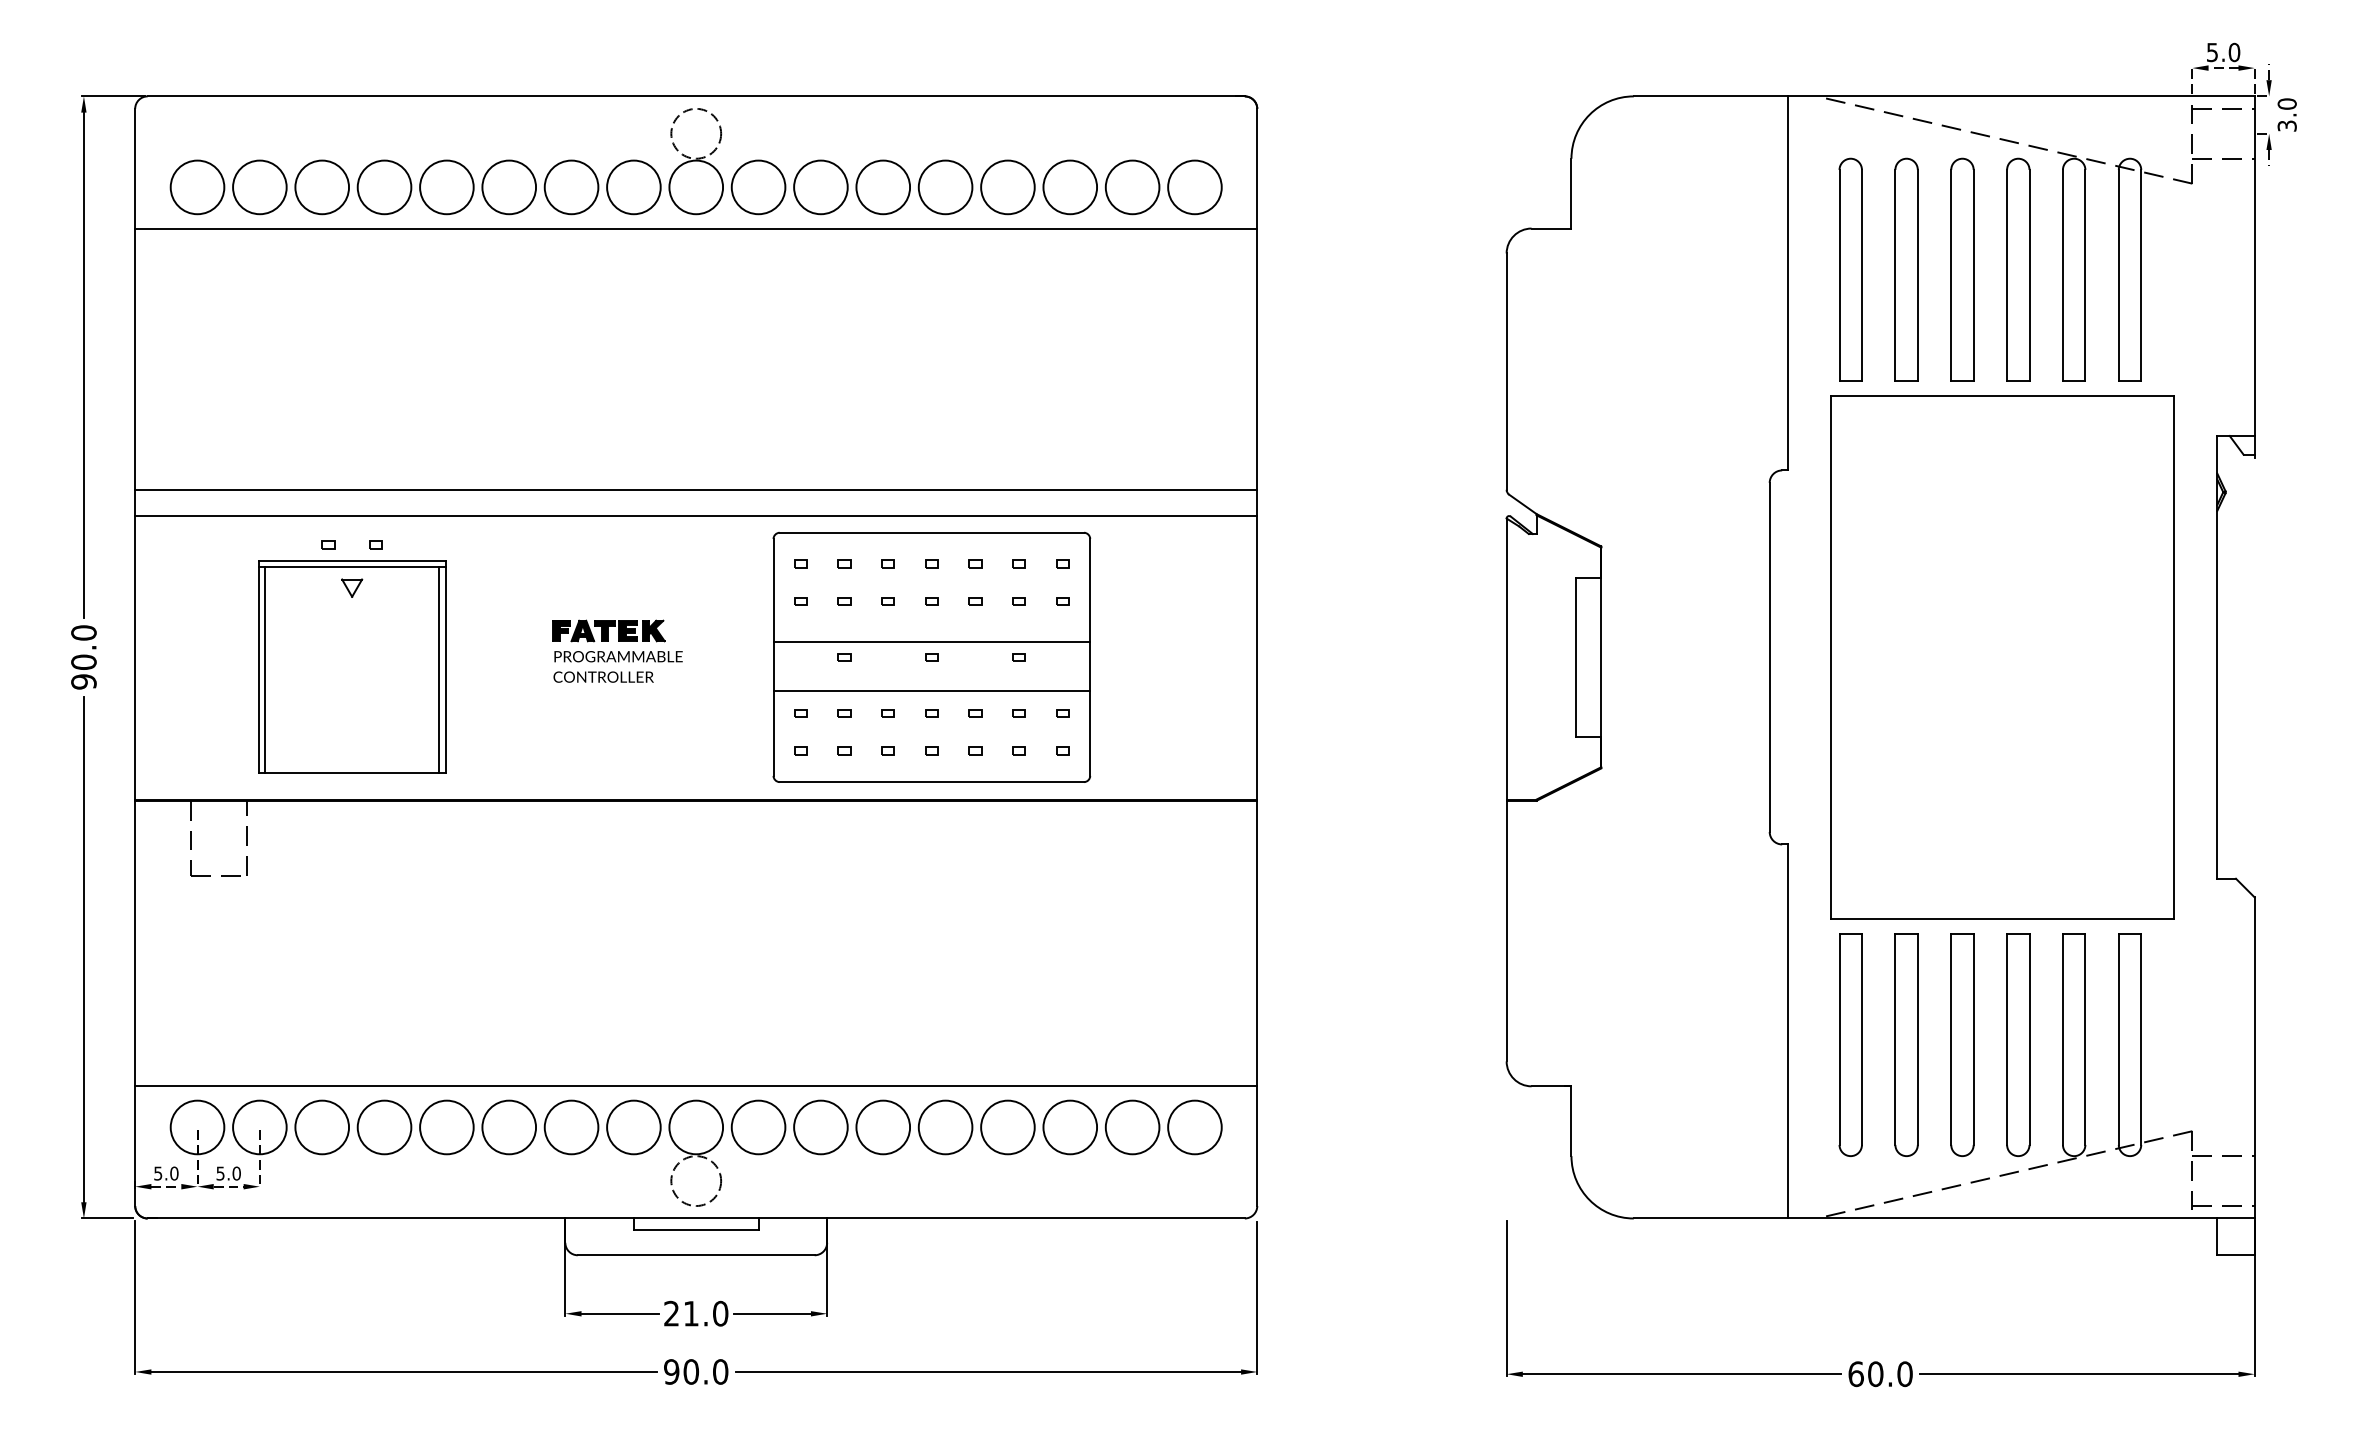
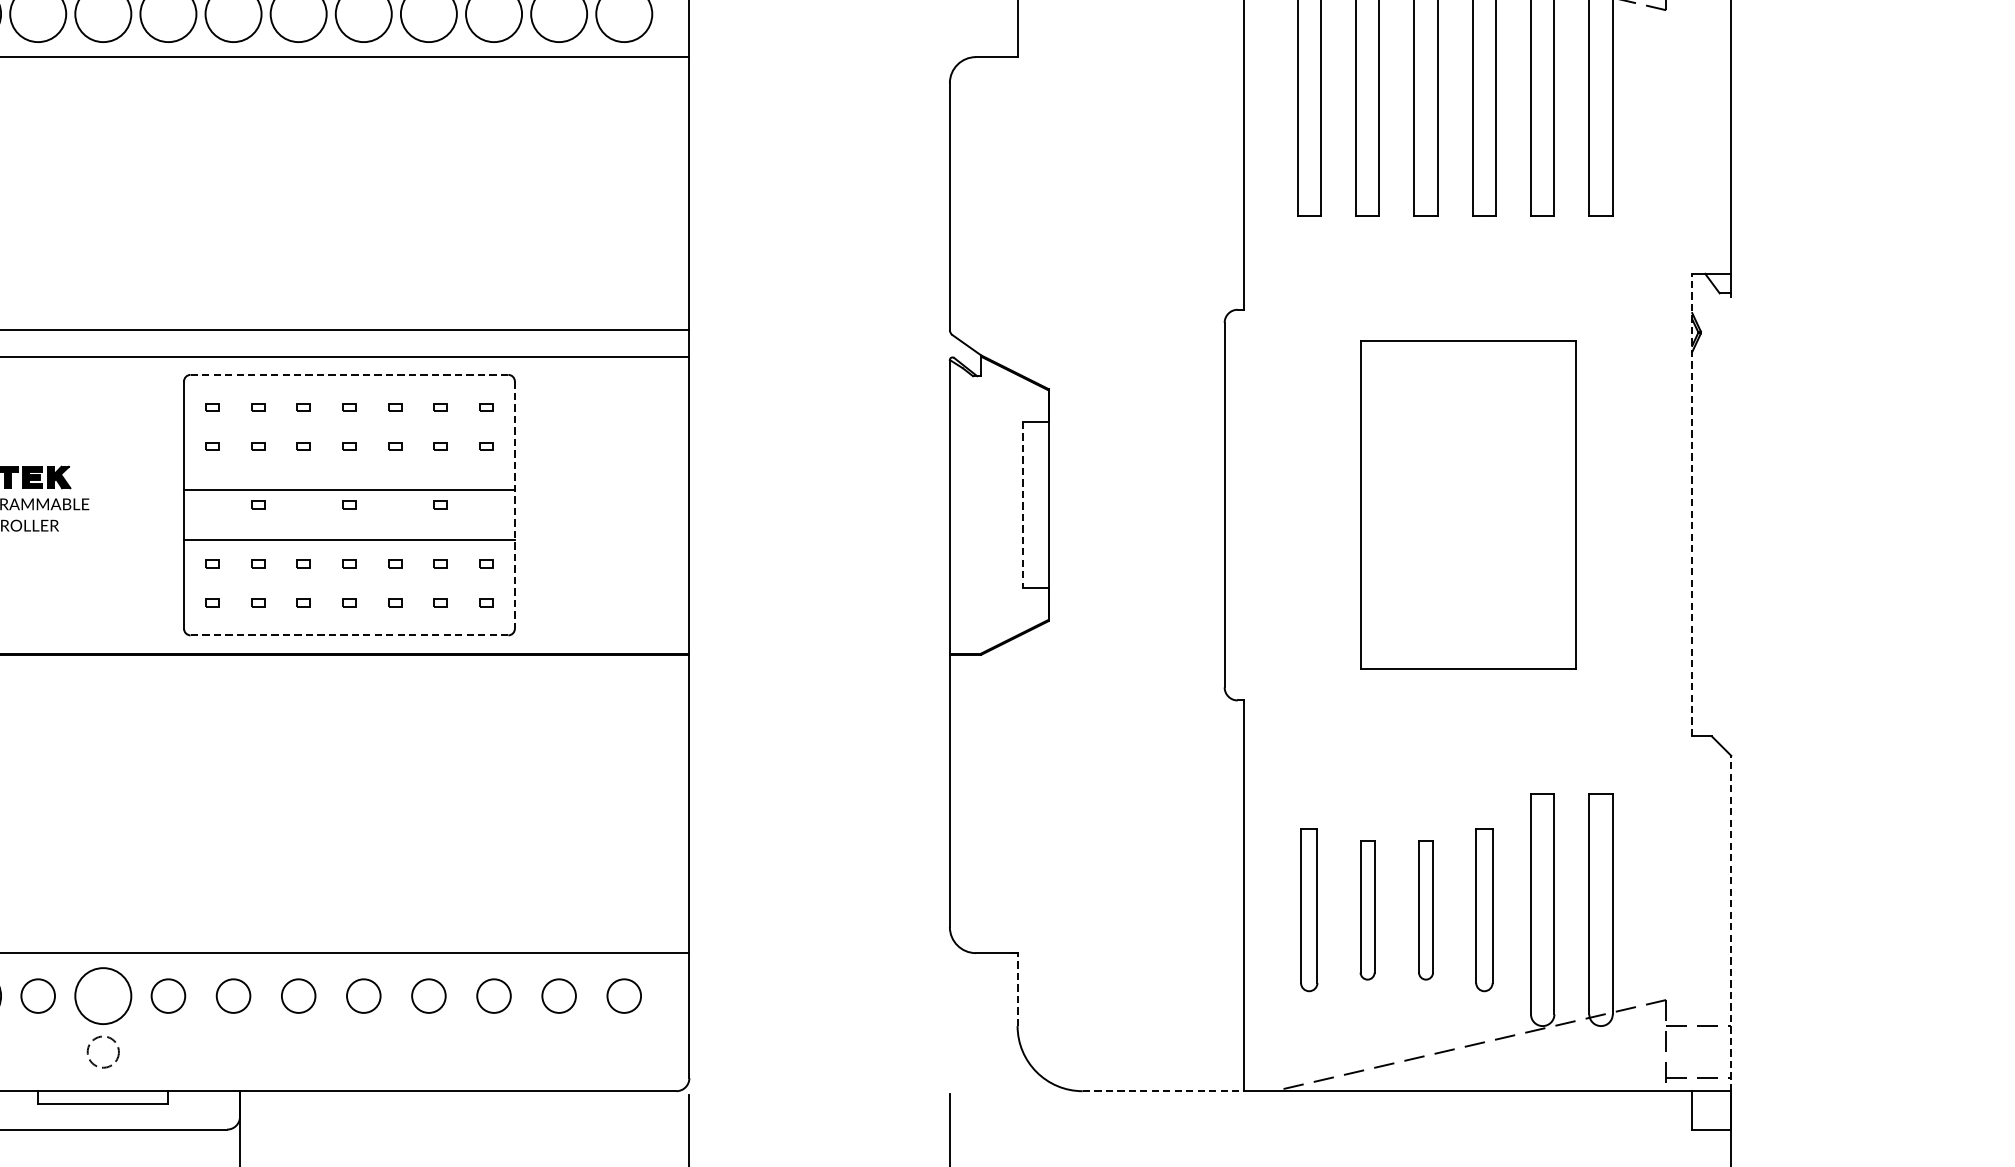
line: (932, 532) -> (350, 374), solid -> dashed
line: (2217, 656) -> (1692, 504), solid -> dashed
line: (1090, 657) -> (515, 505), solid -> dashed
line: (1576, 657) -> (1022, 505), solid -> dashed
part: (2002, 657) -> (1467, 505), size x0.6
line: (931, 782) -> (349, 635), solid -> dashed
part: (1850, 1044) -> (1309, 909), size x0.7
part: (1906, 1044) -> (1367, 909), size x0.6
part: (1962, 1044) -> (1426, 909), size x0.6
part: (2018, 1044) -> (1484, 909), size x0.7
line: (2254, 1057) -> (1731, 923), solid -> dashed
line: (1571, 1121) -> (1017, 989), solid -> dashed
circle: (633, 1127) -> (37, 996), size x0.6
circle: (758, 1127) -> (168, 996), size x0.6
circle: (820, 1127) -> (233, 996), size x0.6
circle: (883, 1127) -> (298, 996), size x0.6
circle: (945, 1127) -> (363, 996), size x0.6
circle: (1007, 1127) -> (428, 996), size x0.6
circle: (1070, 1127) -> (494, 996), size x0.6
circle: (1132, 1127) -> (559, 996), size x0.6
circle: (1194, 1127) -> (623, 996), size x0.6
circle: (696, 1181) -> (103, 1052), size x0.6
line: (1711, 1218) -> (1163, 1091), solid -> dashed

